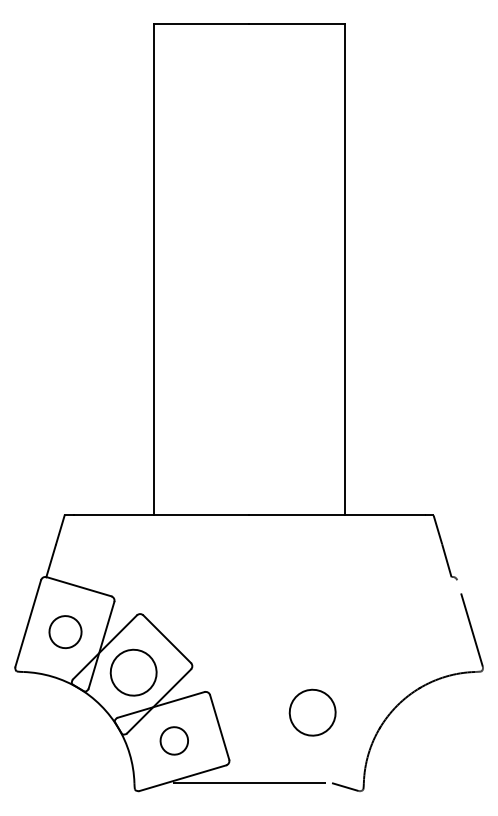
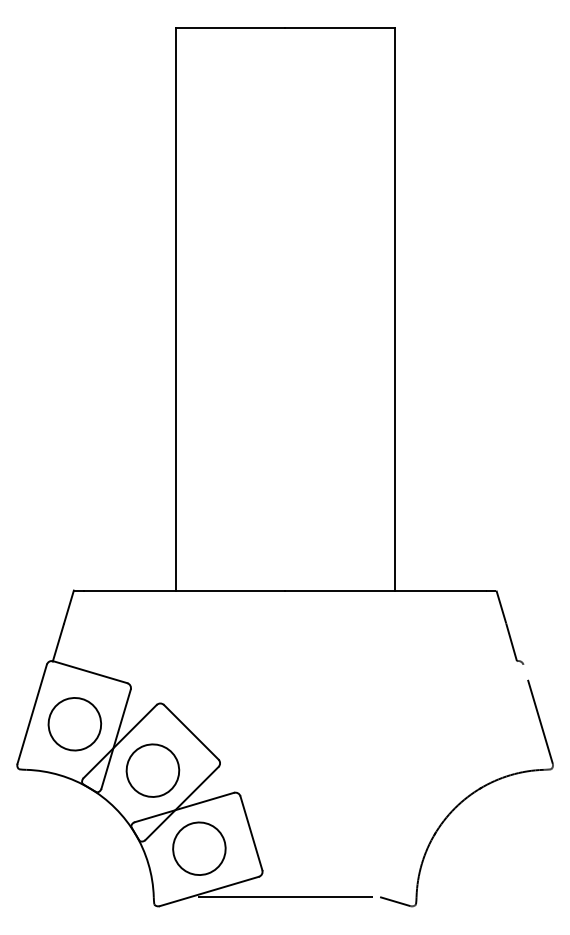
part: (65, 631) -> (74, 723), size x1.43
part: (312, 712) -> (357, 816), removed
part: (174, 740) -> (199, 848), size x1.67

